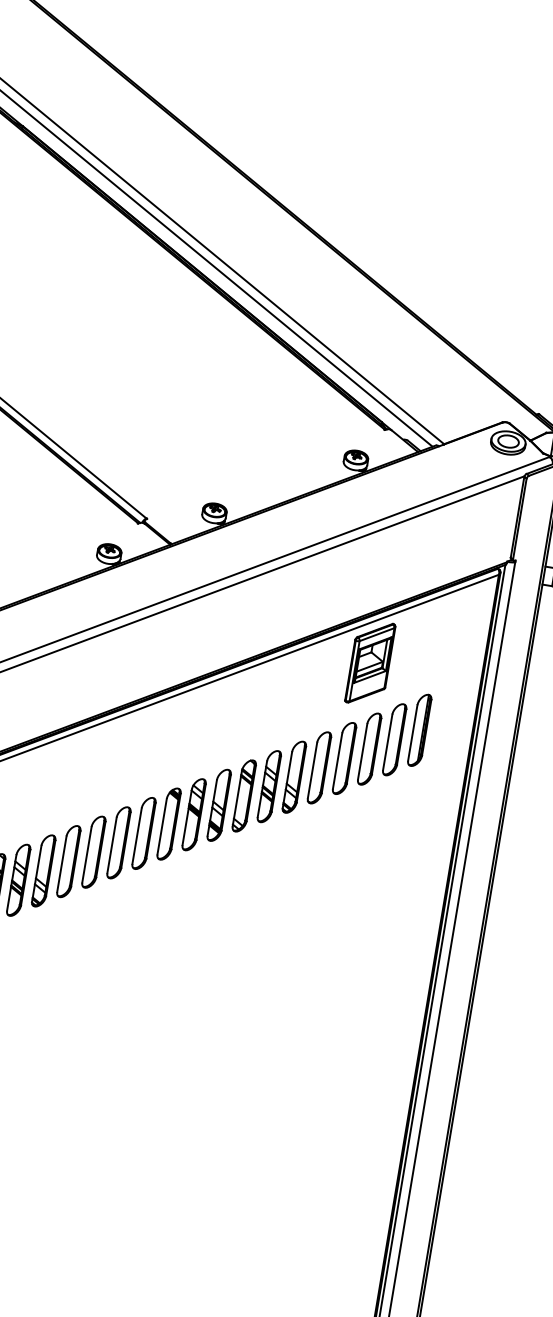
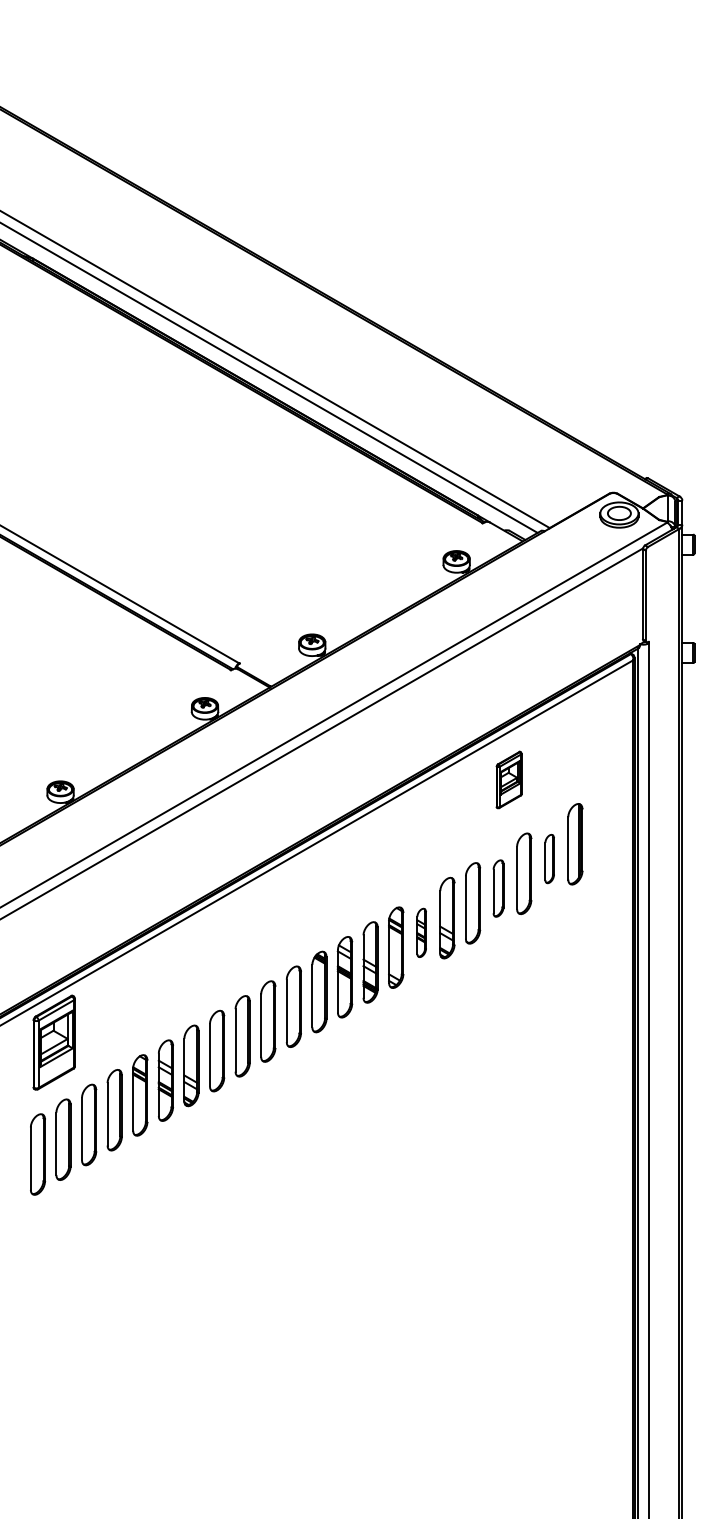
part: (369, 662) -> (508, 779), size x0.6
part: (394, 739) -> (549, 858), size x0.6
part: (344, 758) -> (498, 888), size x0.7
part: (269, 786) -> (421, 932), size x0.6

